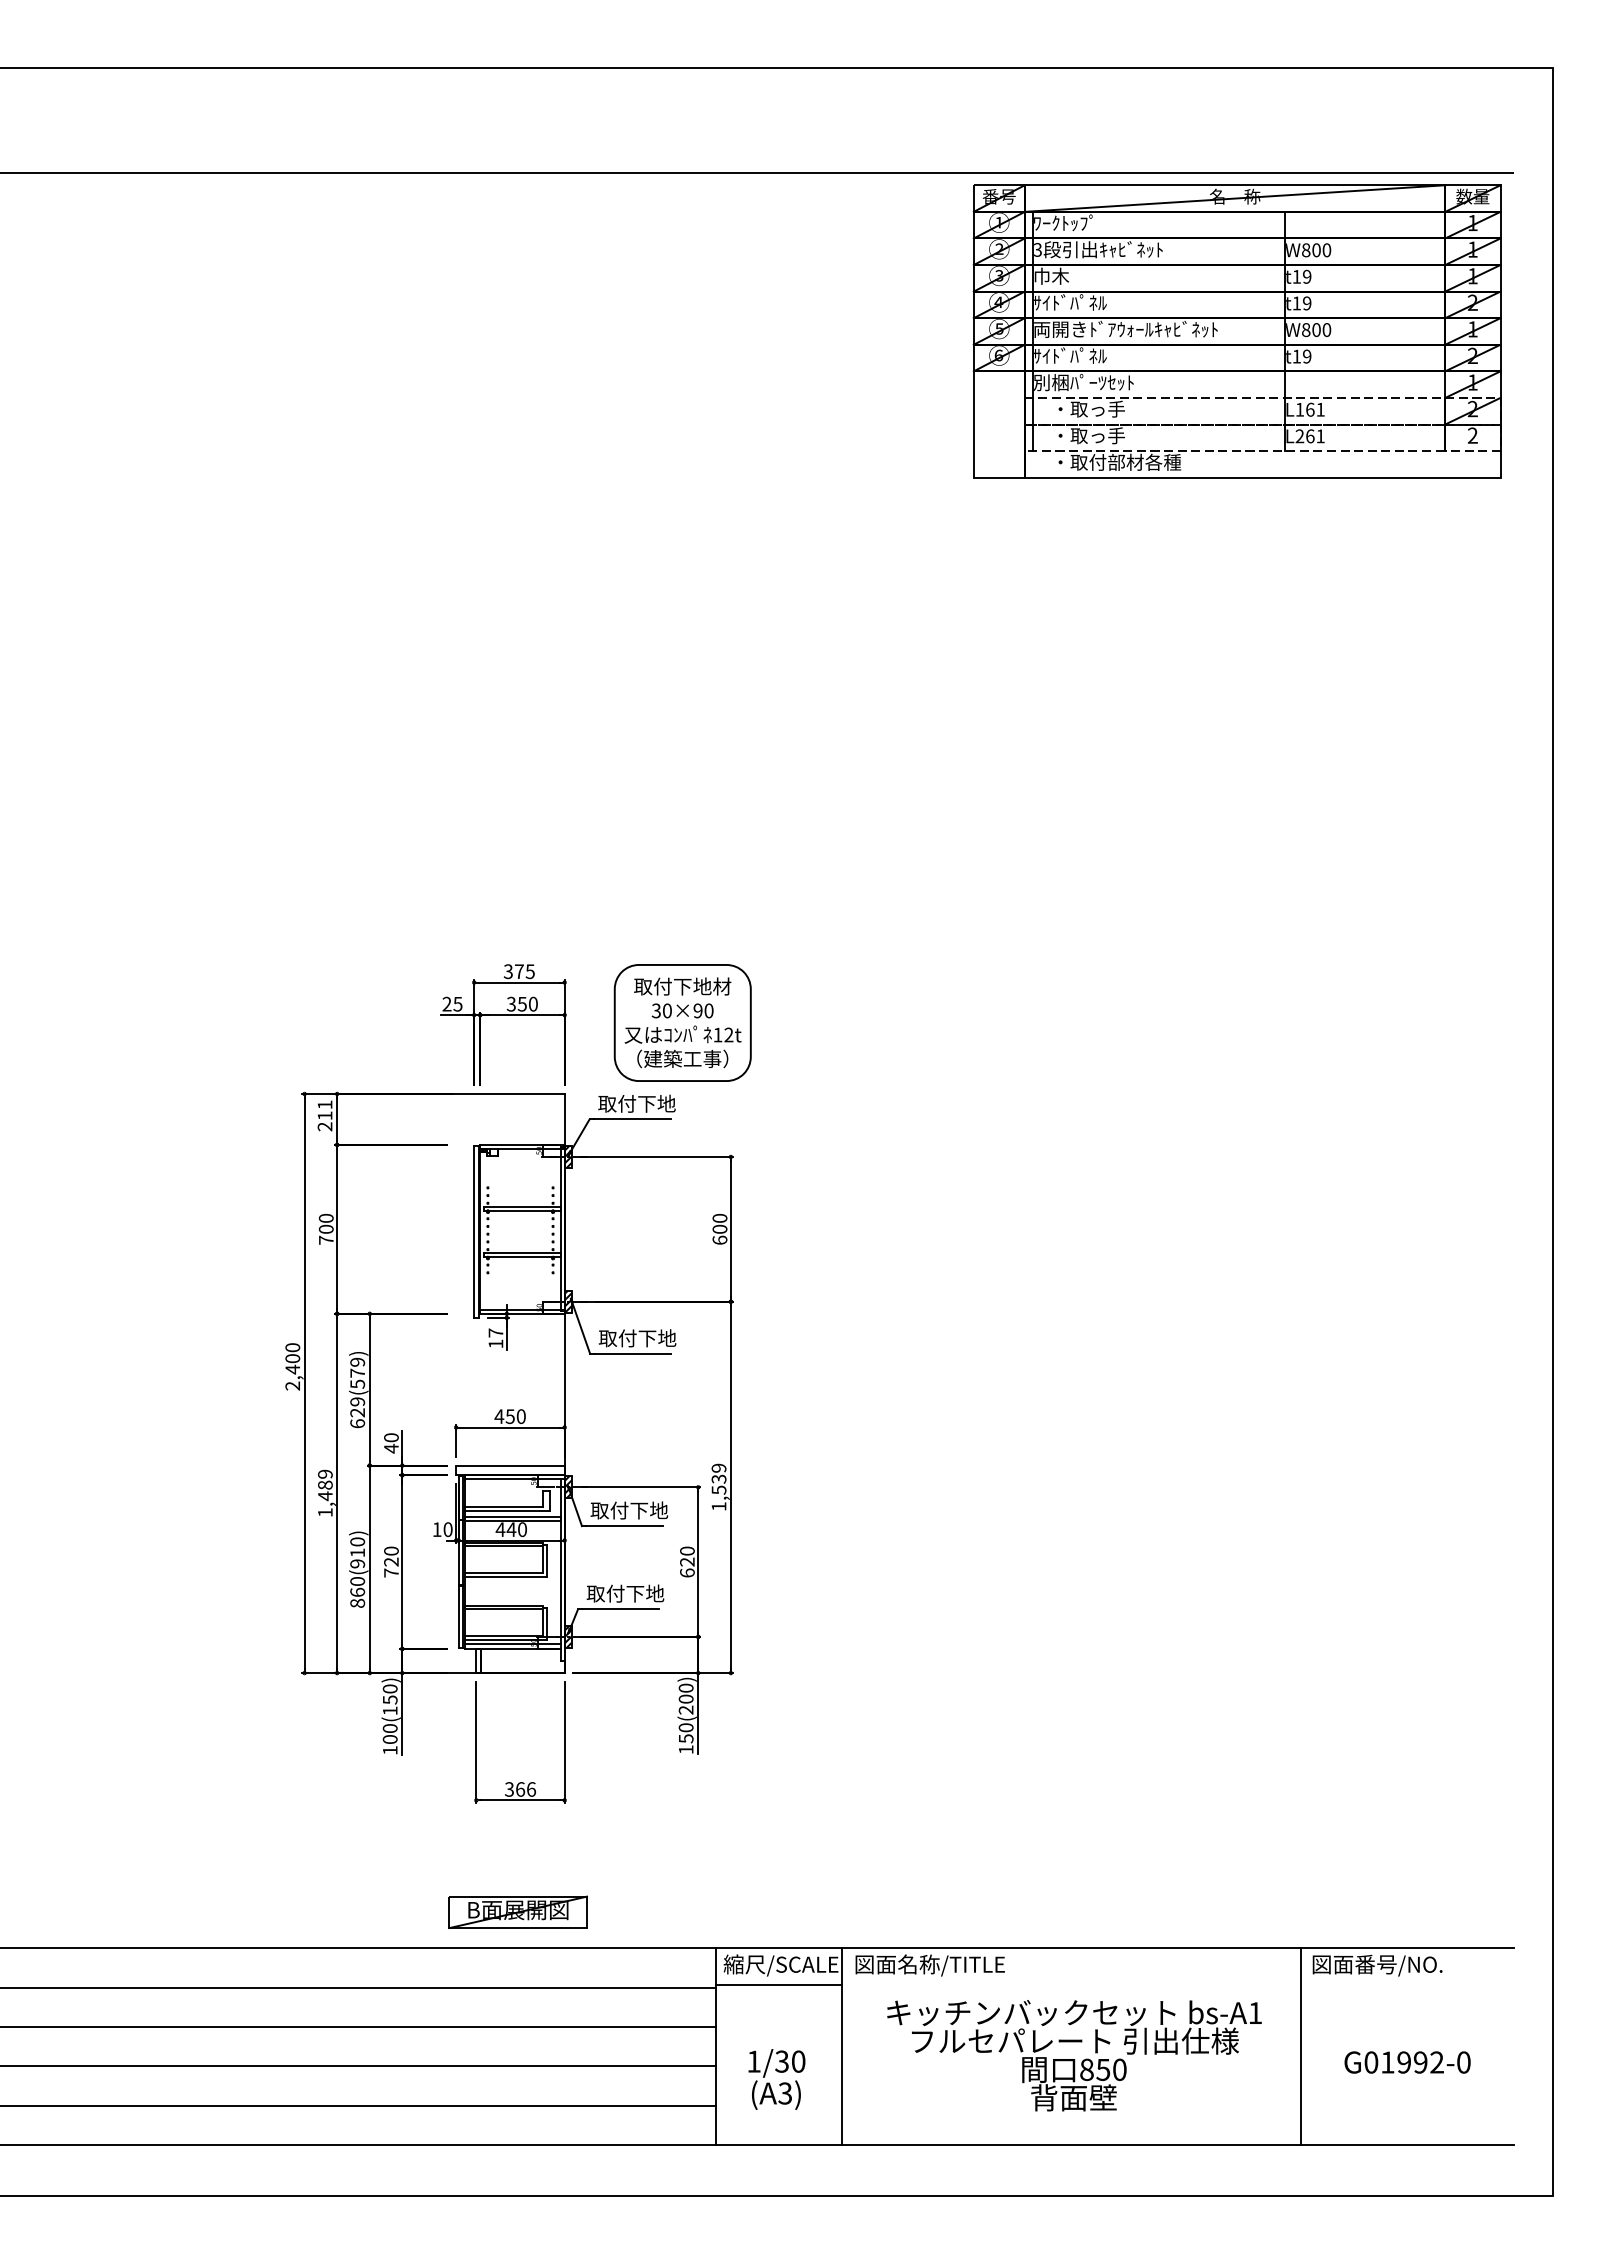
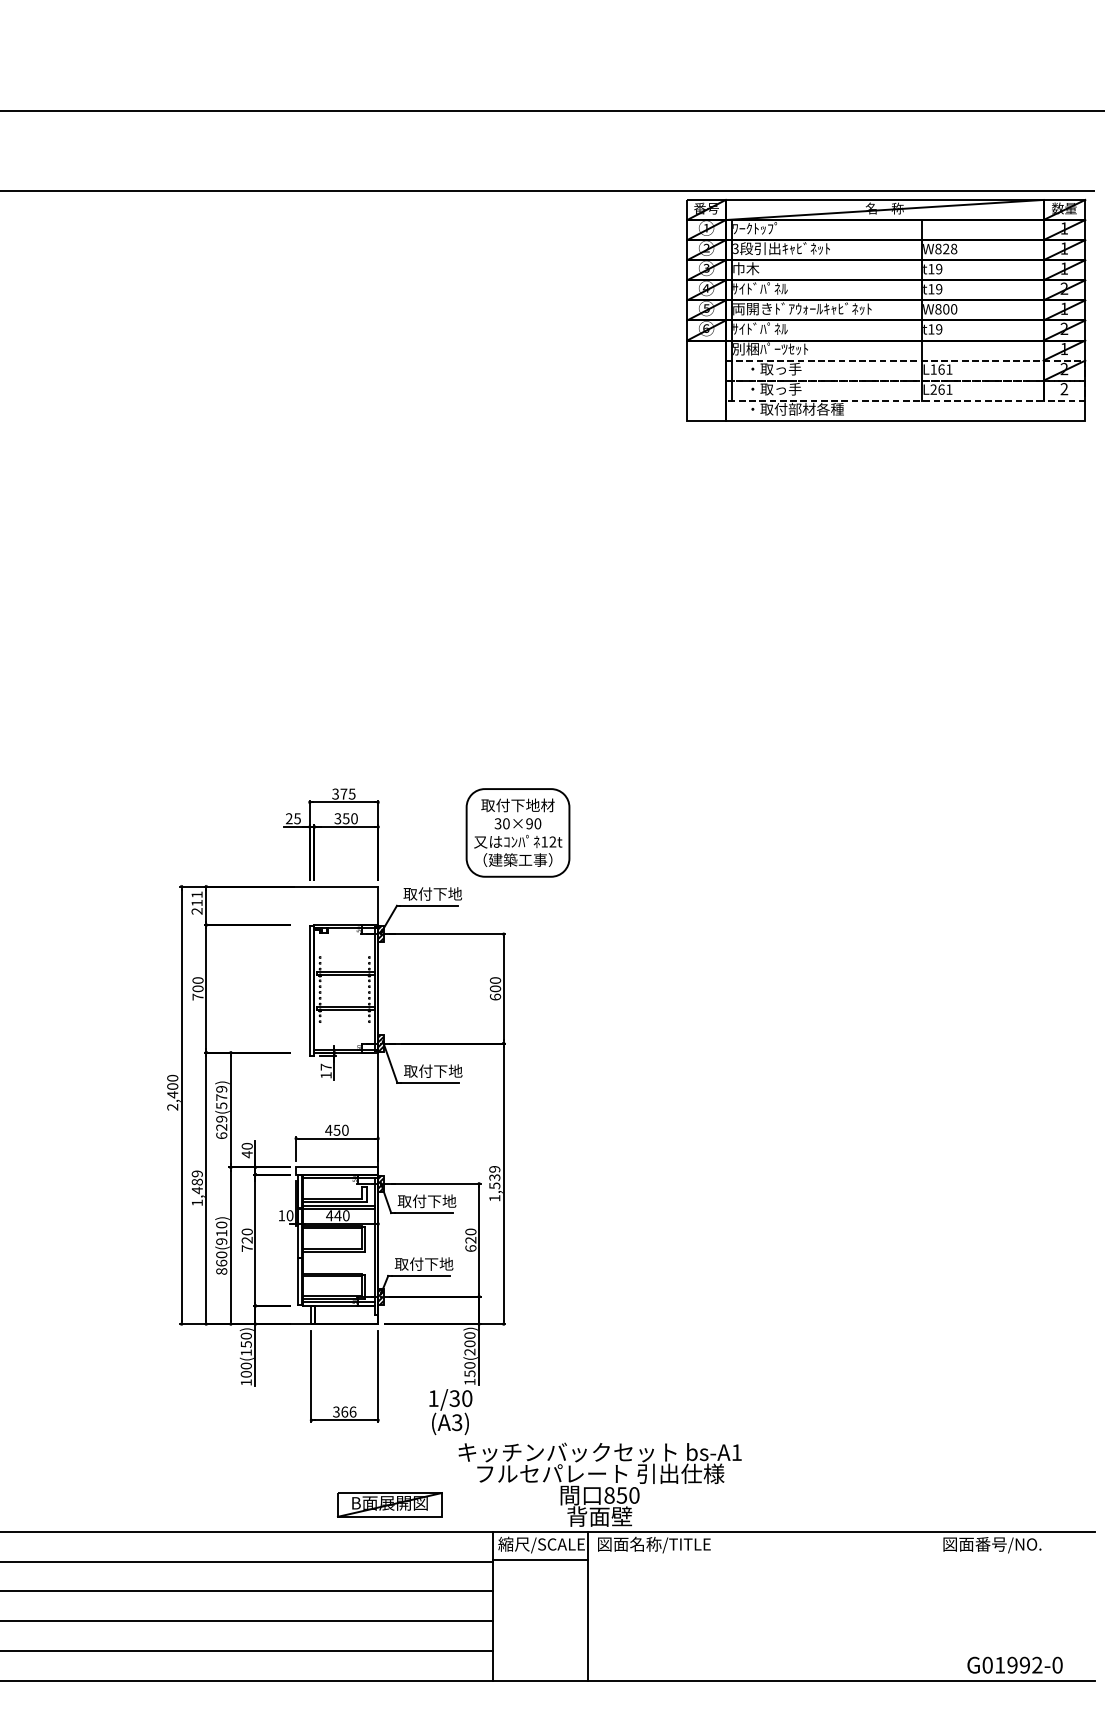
text: (1321, 250) -> (950, 249), W800 -> W828
part: (682, 1022) -> (517, 832), moved
part: (517, 1911) -> (389, 1504), moved
line: (1301, 2046) -> (934, 1606), removed
text: (1074, 2055) -> (600, 1484), moved
text: (1407, 2062) -> (1014, 1665), moved
text: (776, 2079) -> (450, 1412), moved

